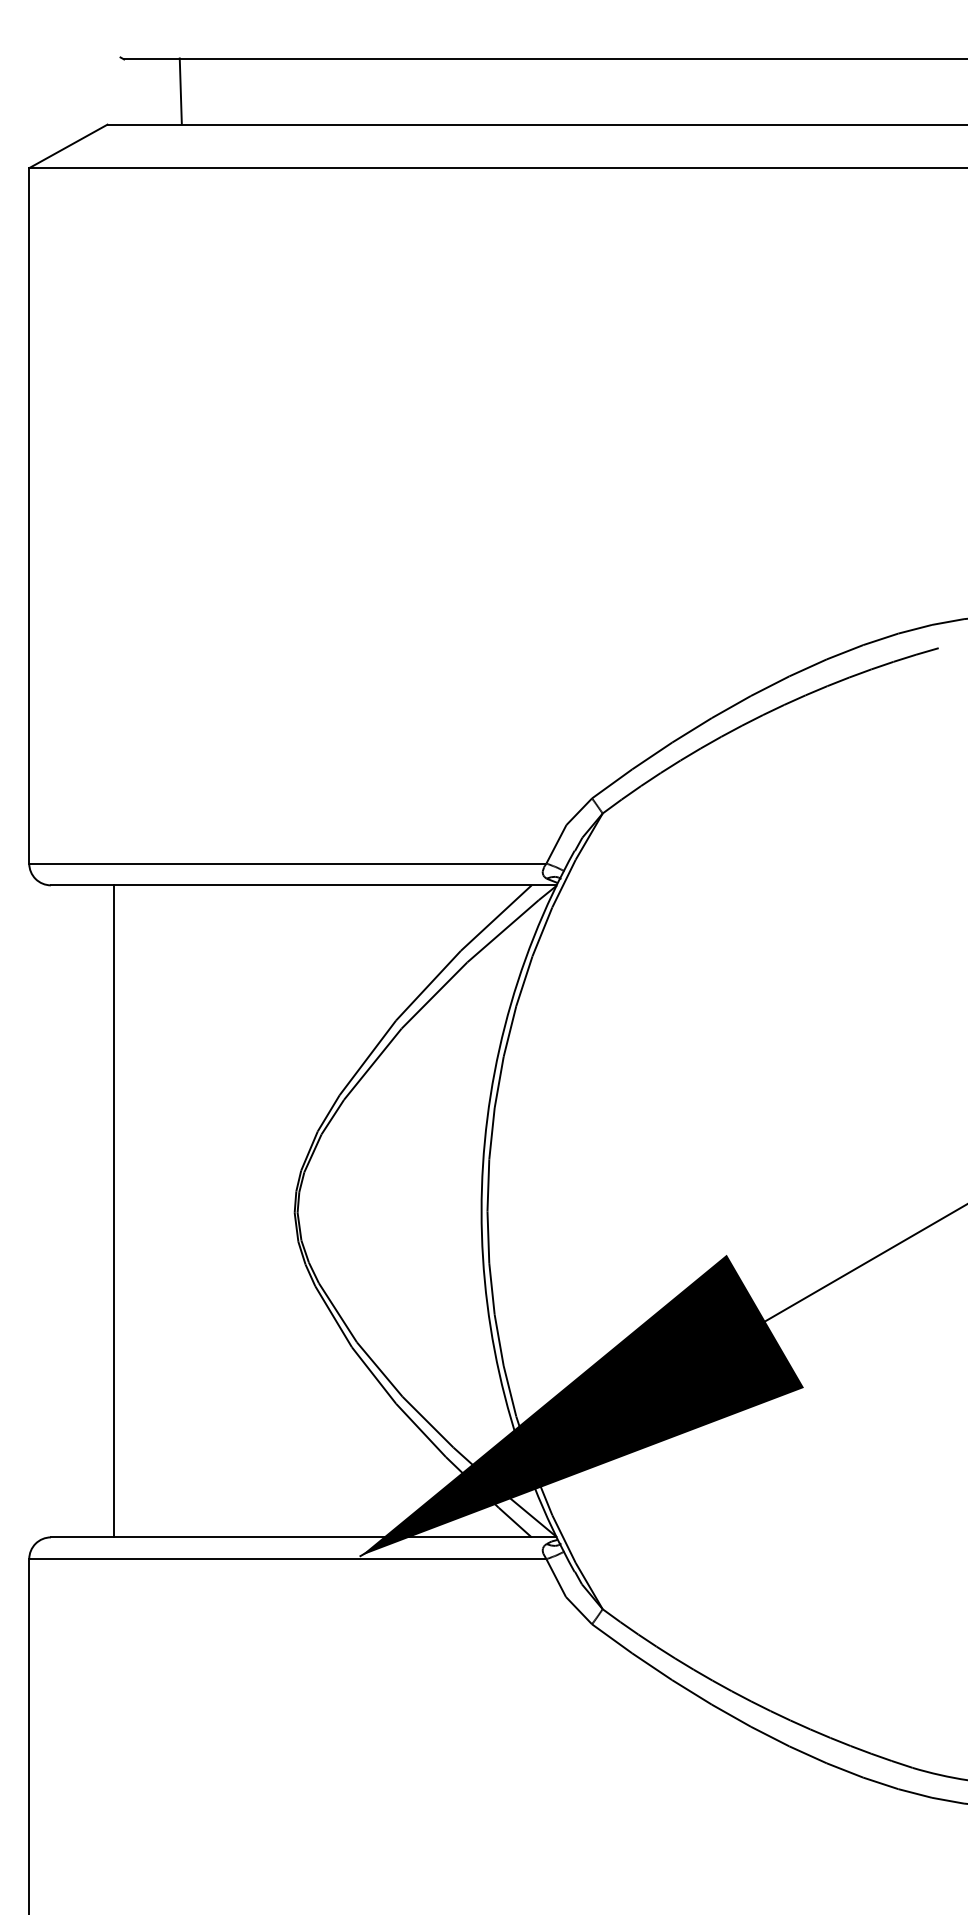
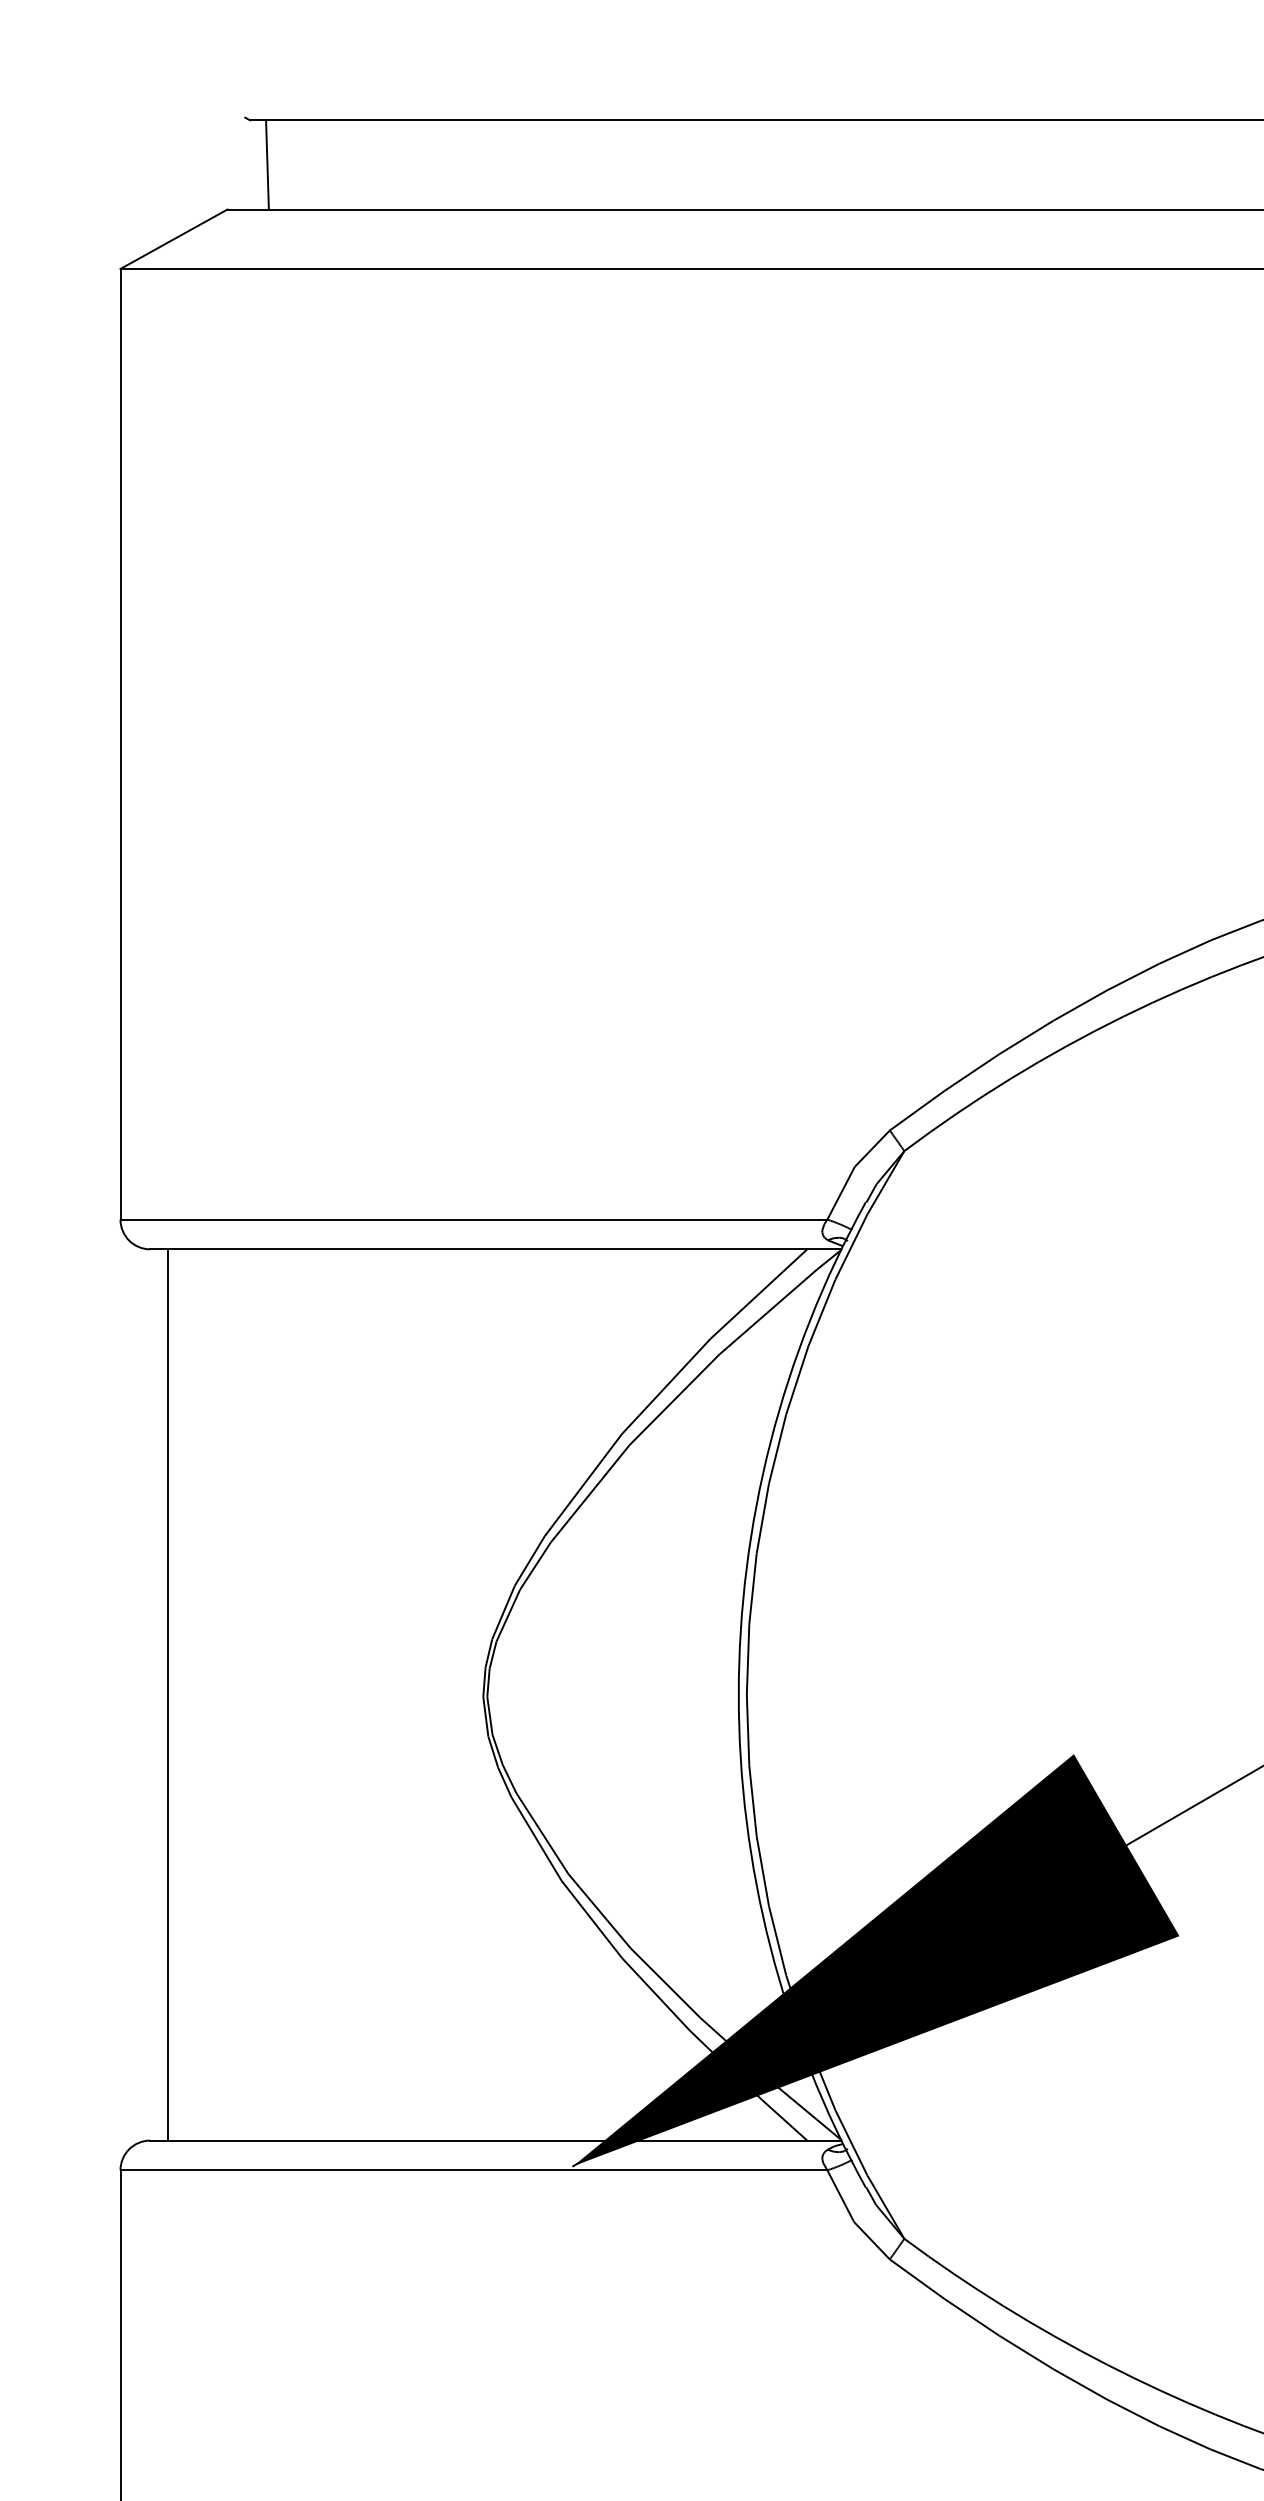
line: (180, 90) -> (267, 164), moved
line: (114, 1211) -> (168, 1695), moved

